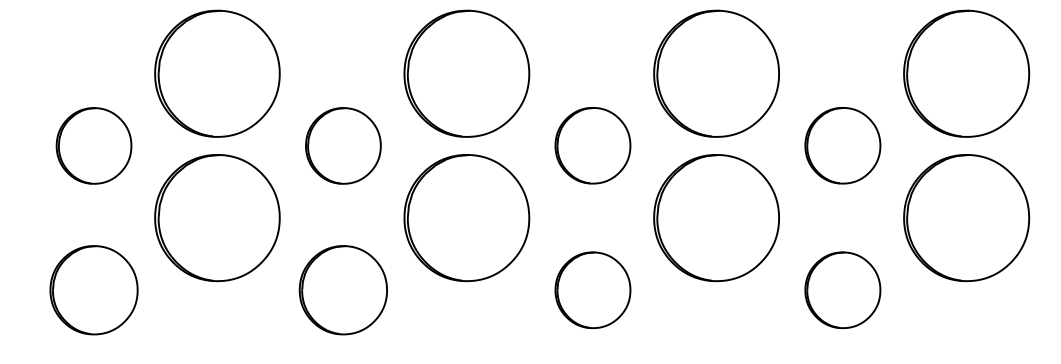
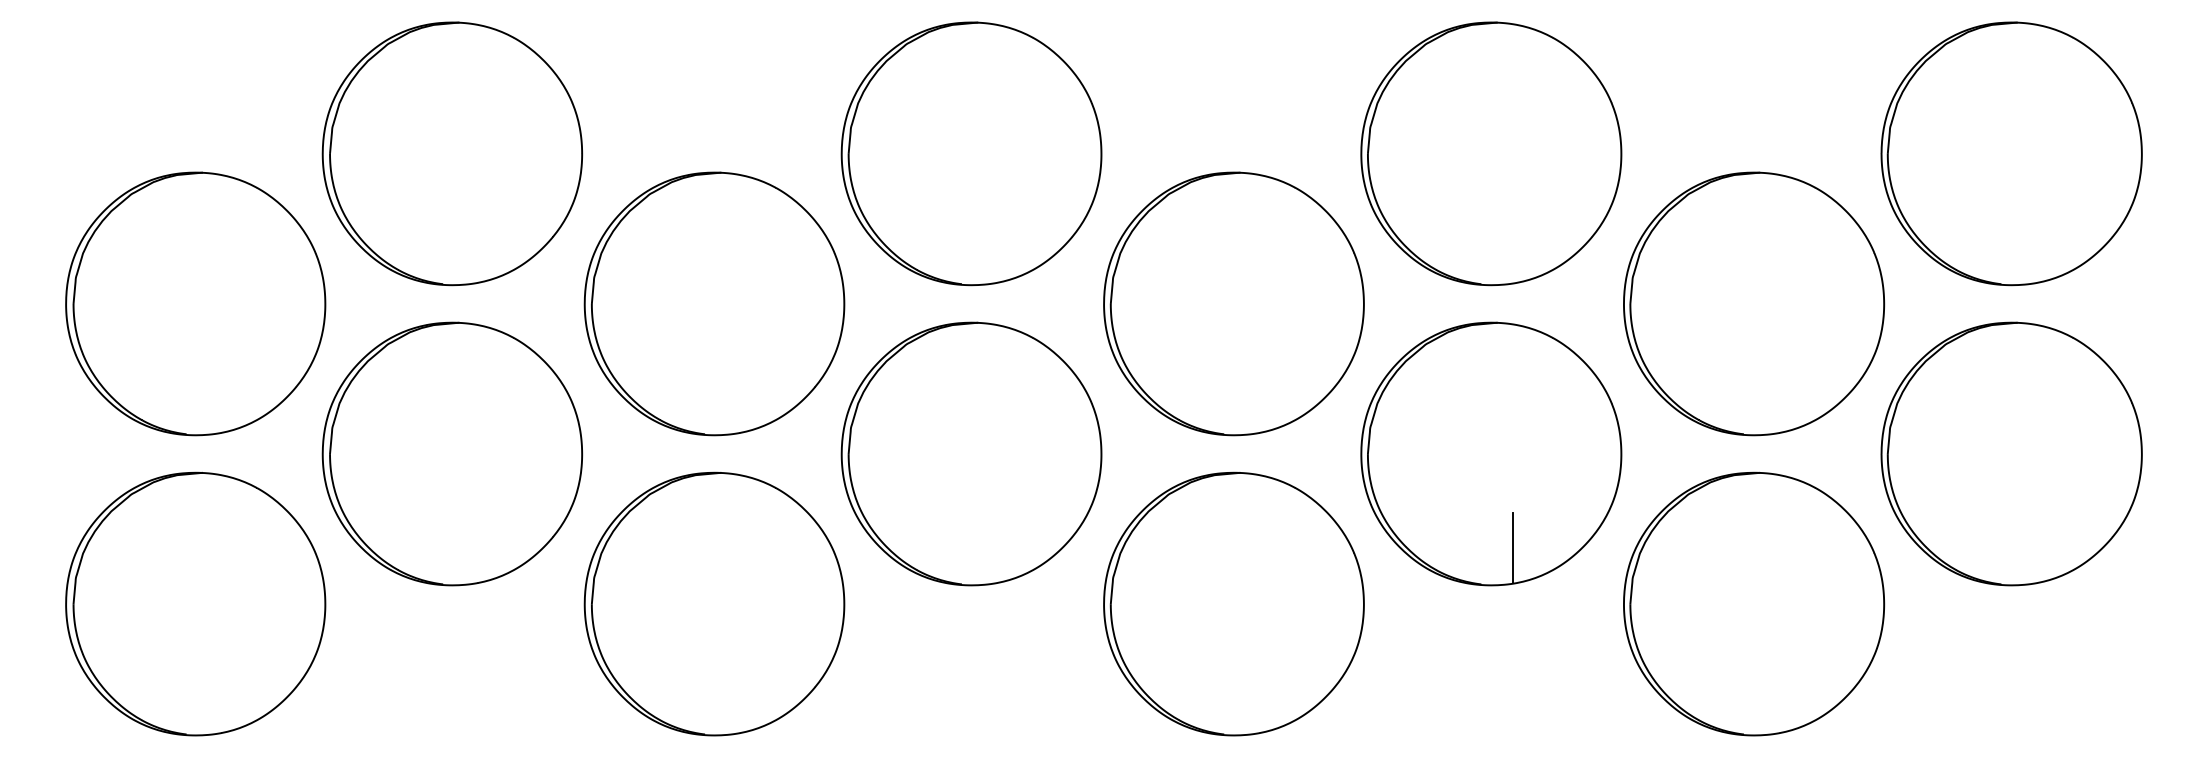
part: (93, 145) -> (194, 303), size x1.67
part: (343, 145) -> (714, 303), size x1.67
part: (592, 145) -> (1233, 303), size x1.67
part: (842, 145) -> (1753, 303), size x1.67
line: (726, 263) -> (1511, 548), added
part: (93, 290) -> (194, 604), size x1.43
part: (343, 290) -> (714, 604), size x1.43
part: (592, 290) -> (1233, 604), size x1.67
part: (842, 290) -> (1753, 604), size x1.67

